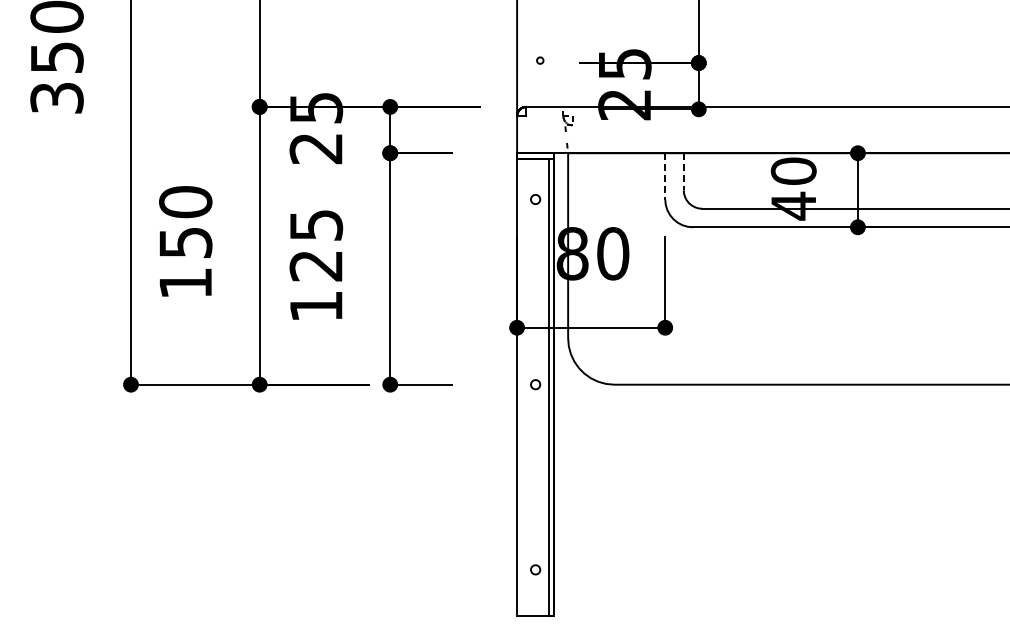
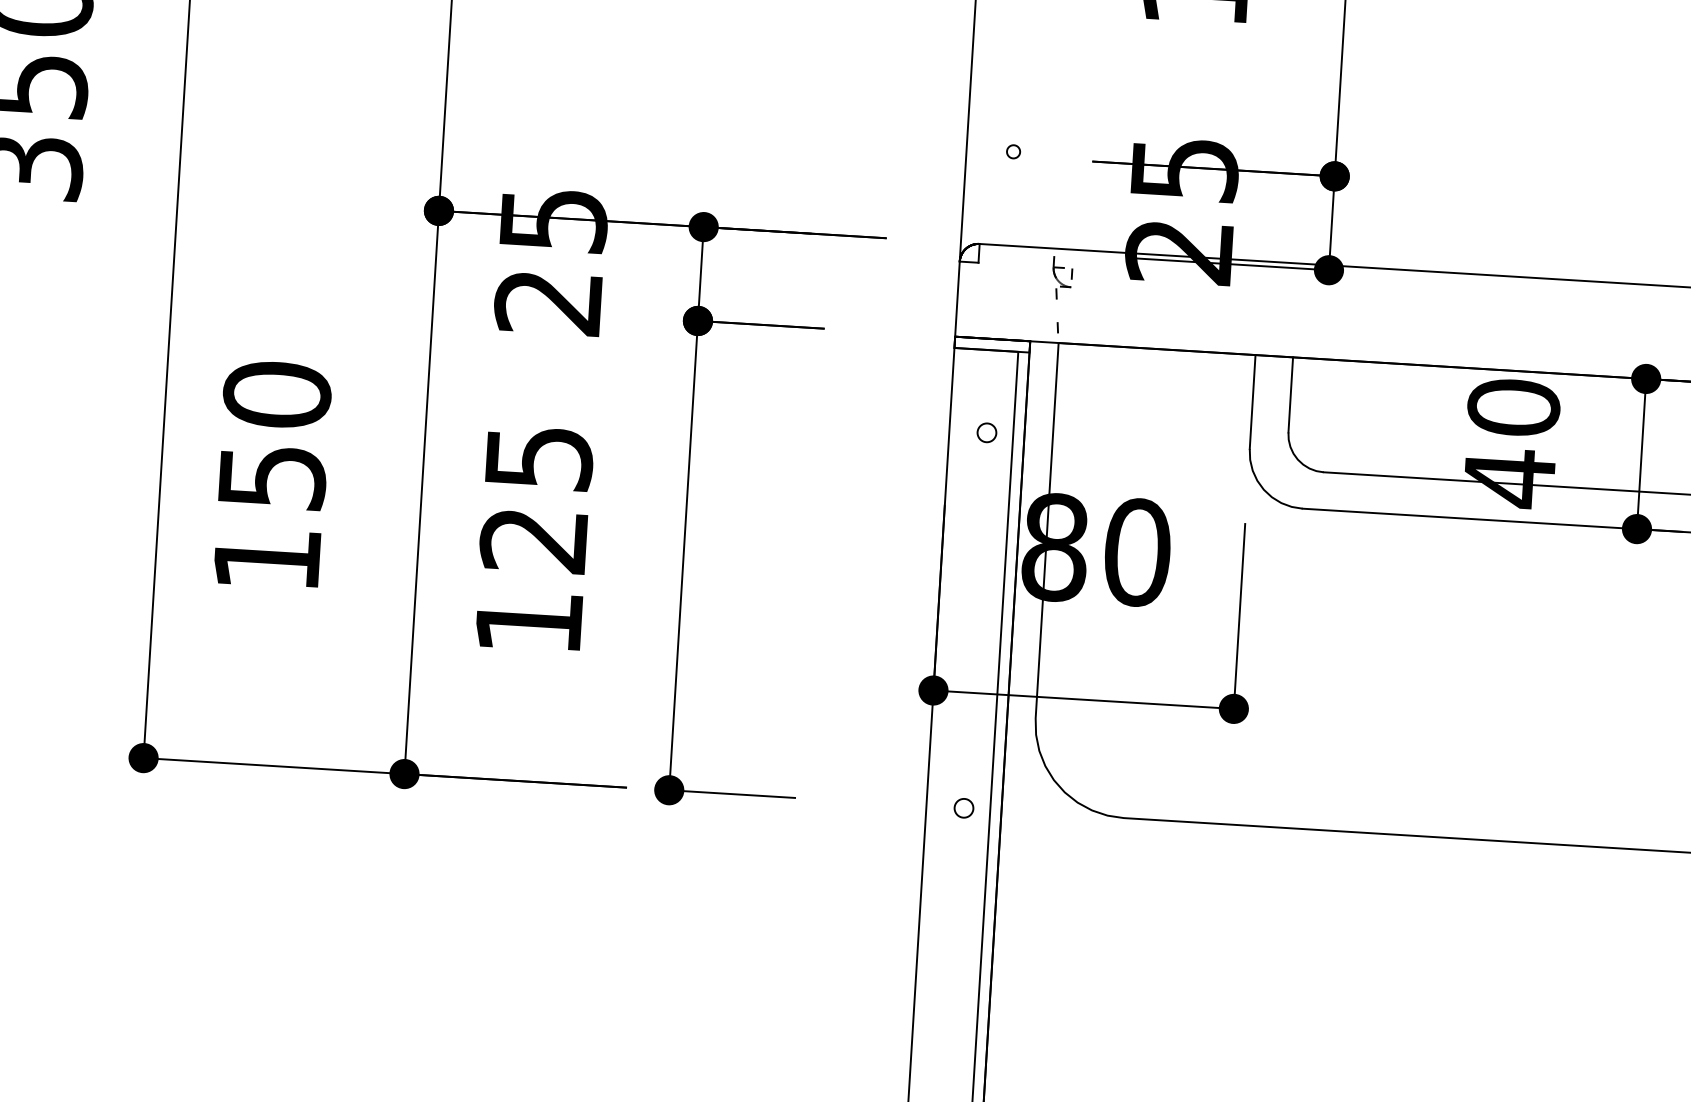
line: (683, 171) -> (1290, 394), dashed -> solid
line: (665, 176) -> (1253, 402), dashed -> solid

